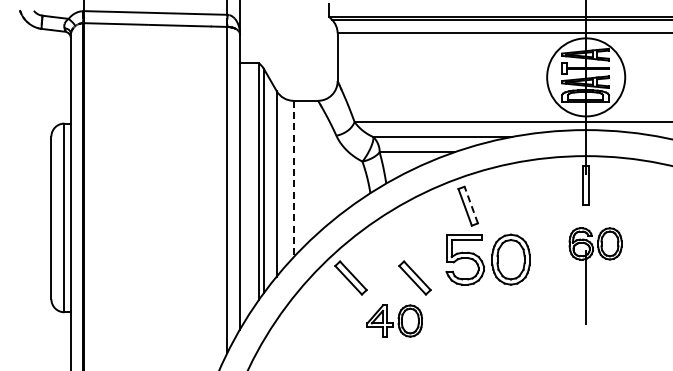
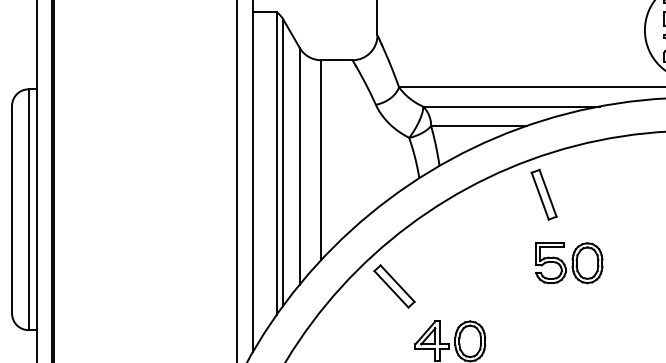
line: (293, 179) -> (321, 160), dashed -> solid
line: (471, 205) -> (548, 193), dashed -> solid
part: (487, 259) -> (568, 262), size x0.62
part: (414, 277) -> (475, 285), removed

